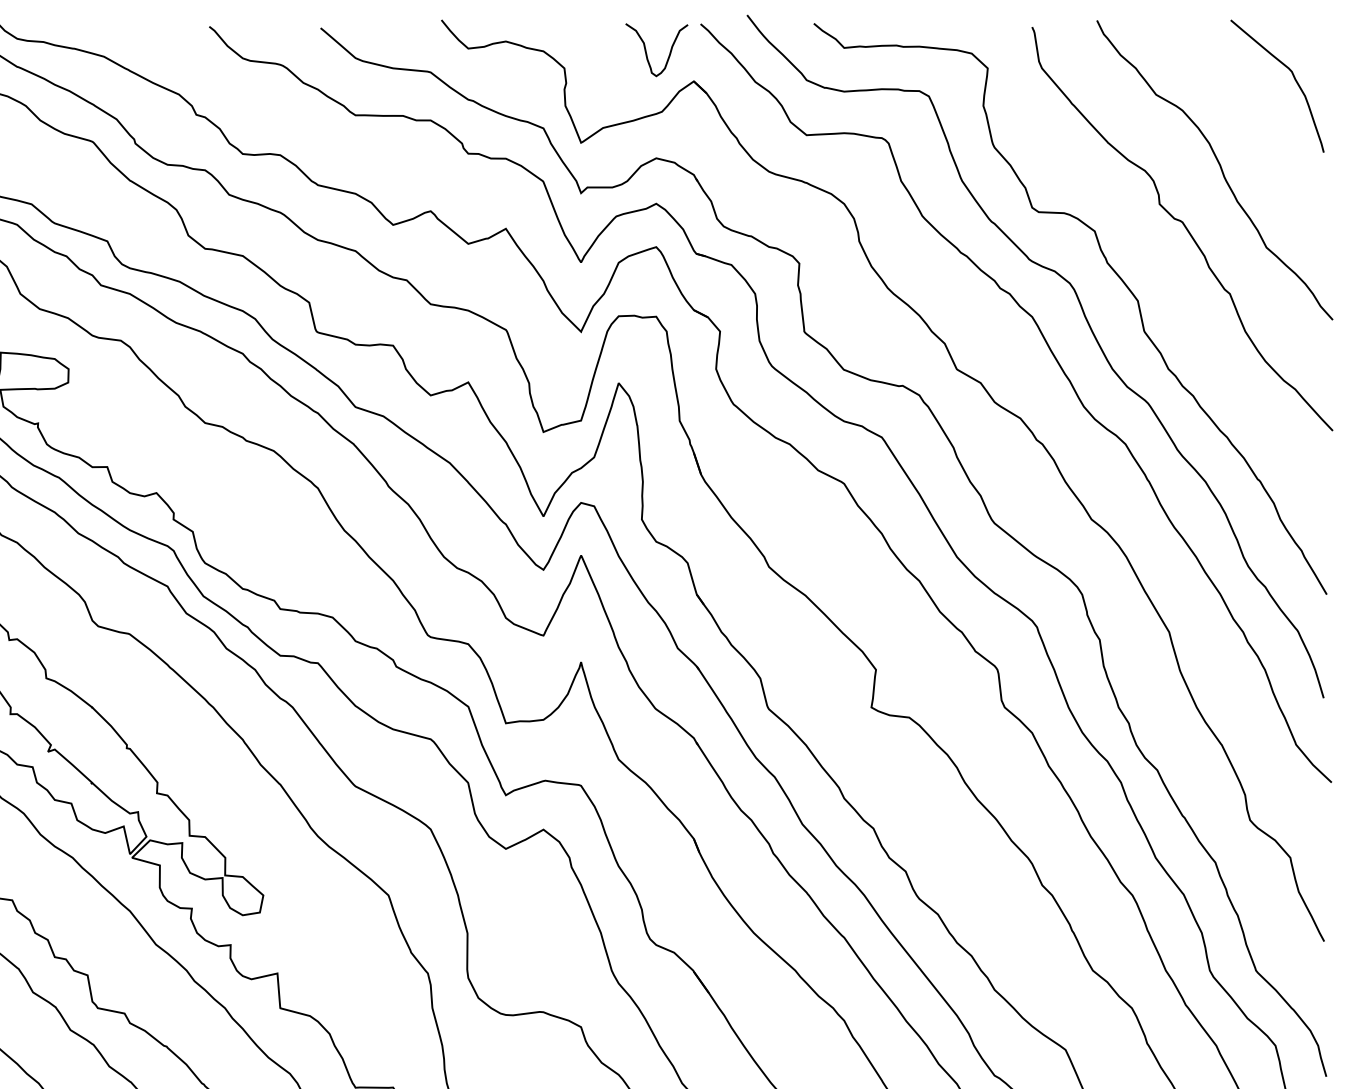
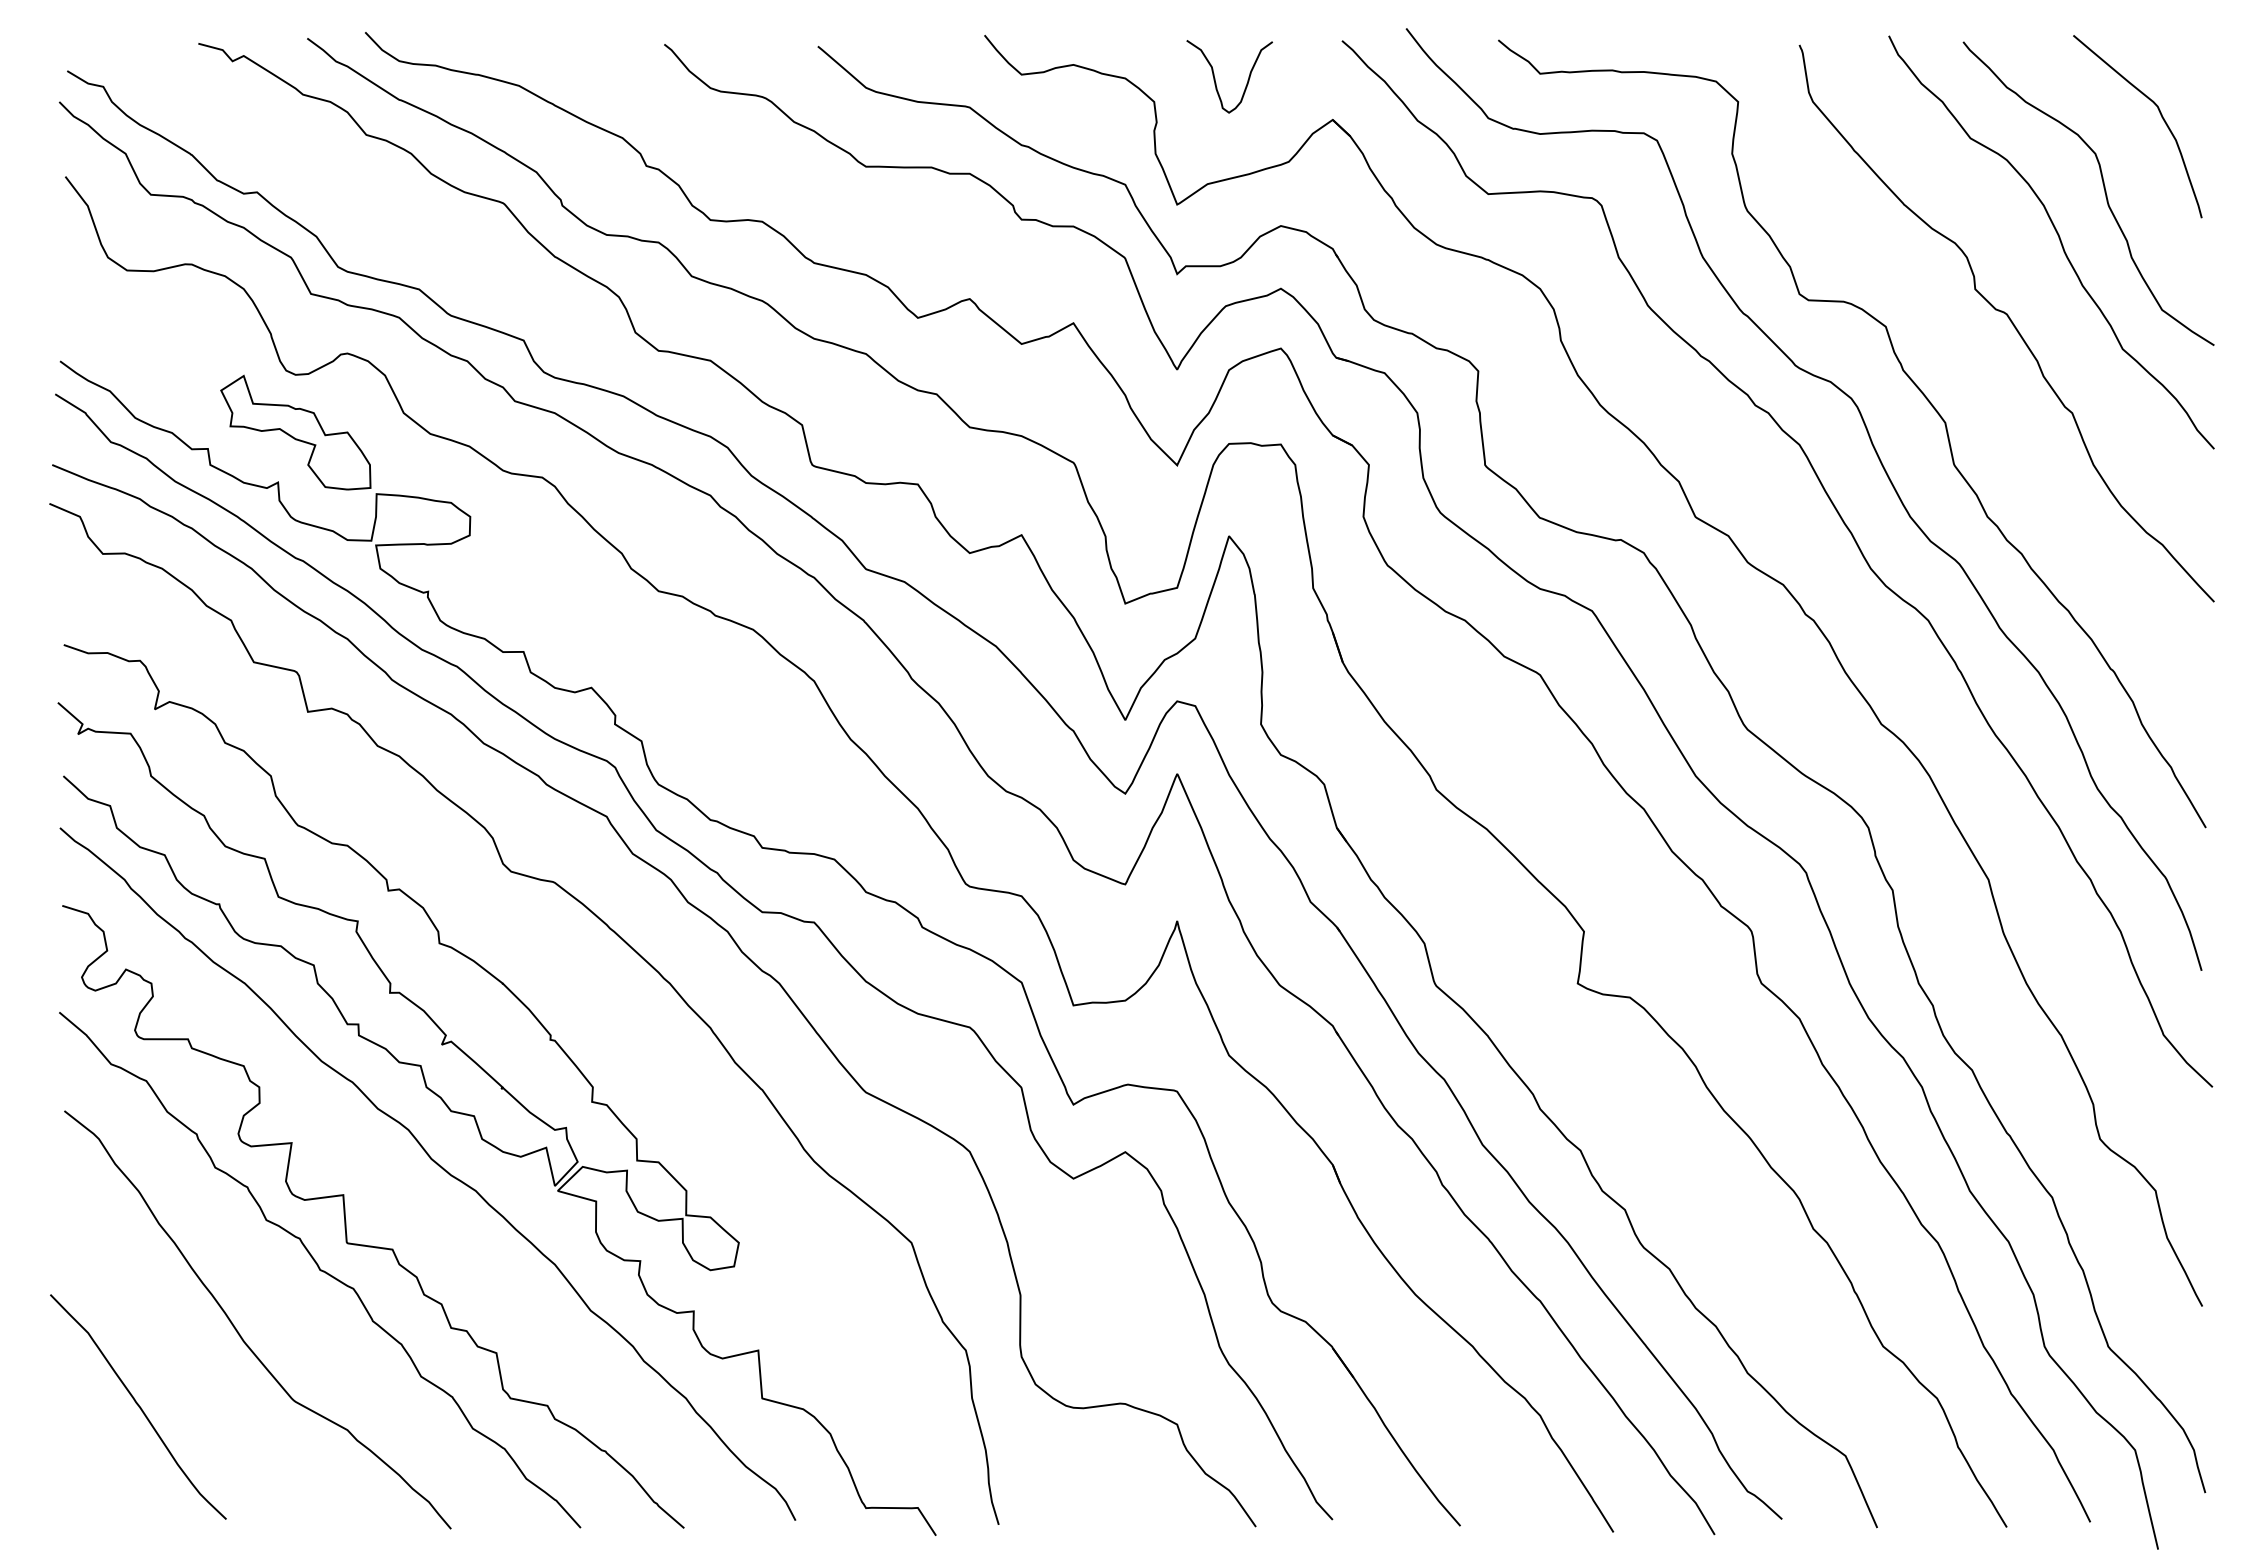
curve: (646, 51) -> (1215, 78), moved
curve: (1252, 131) -> (2103, 188), added

